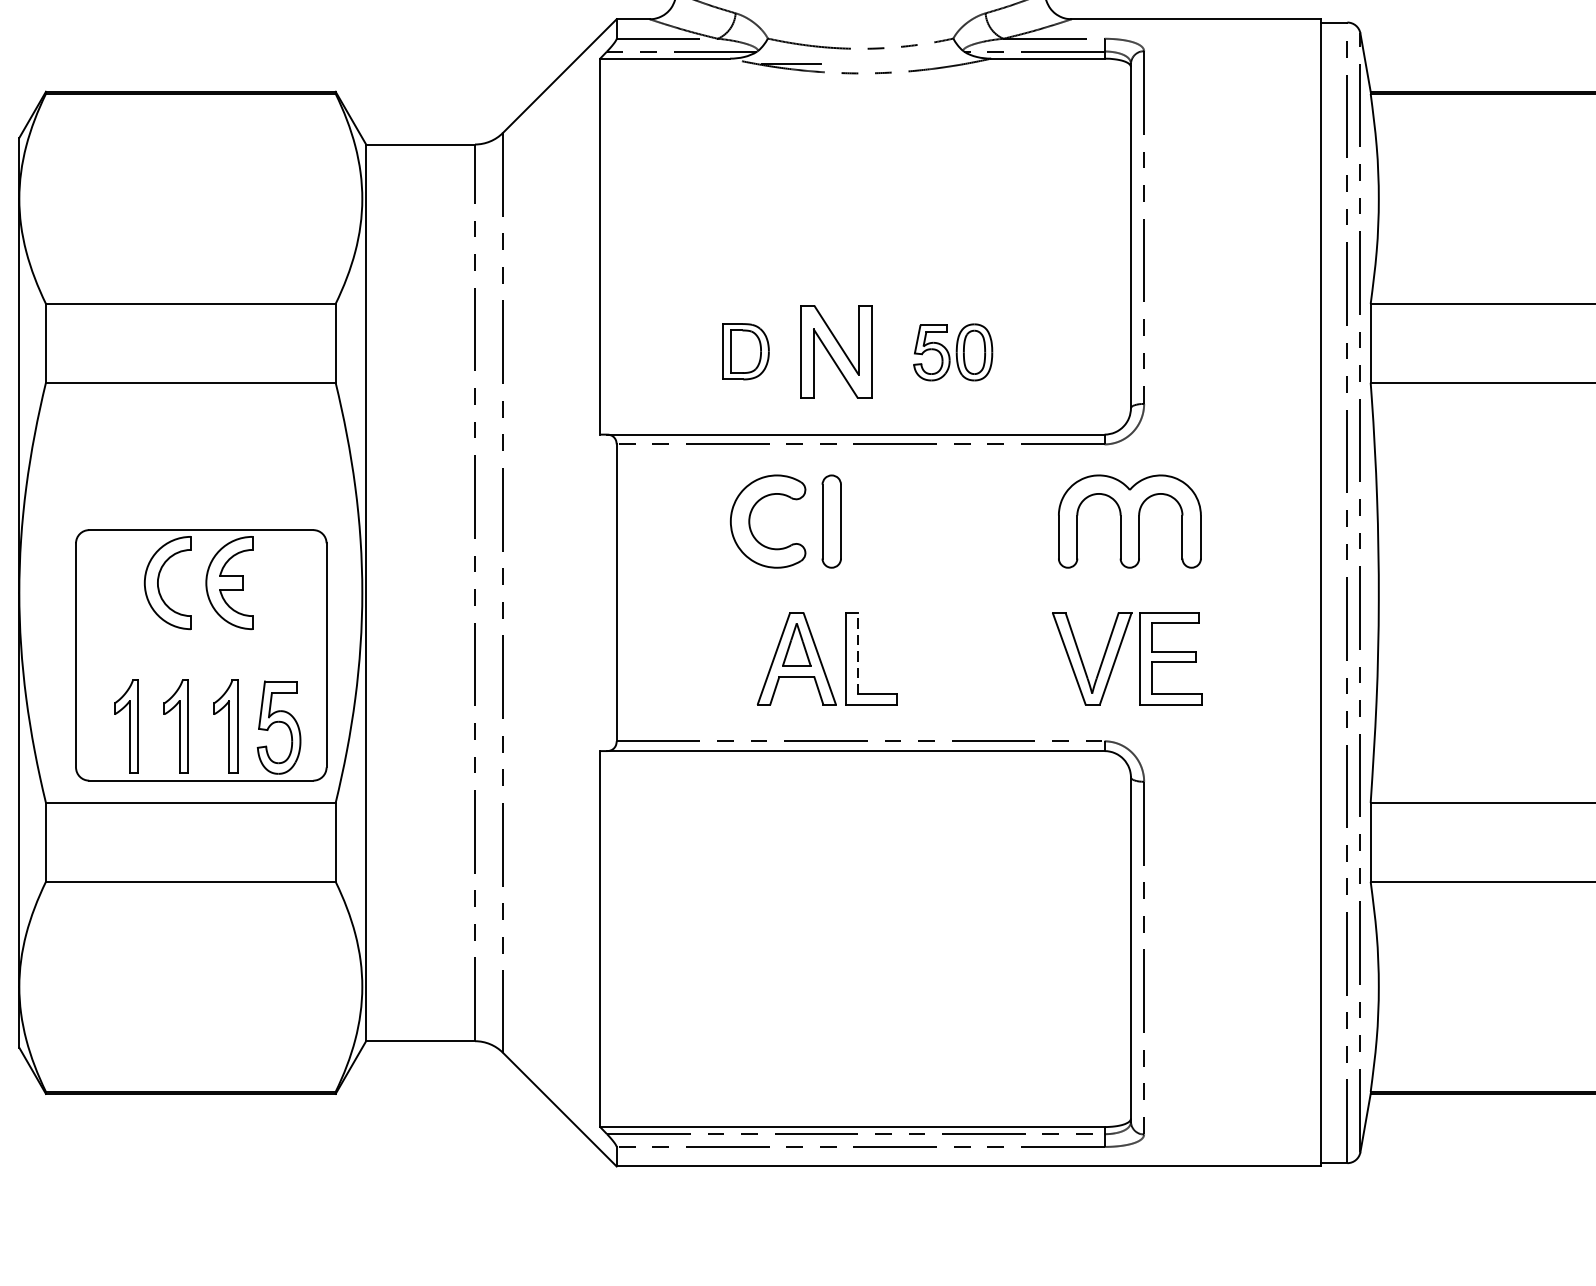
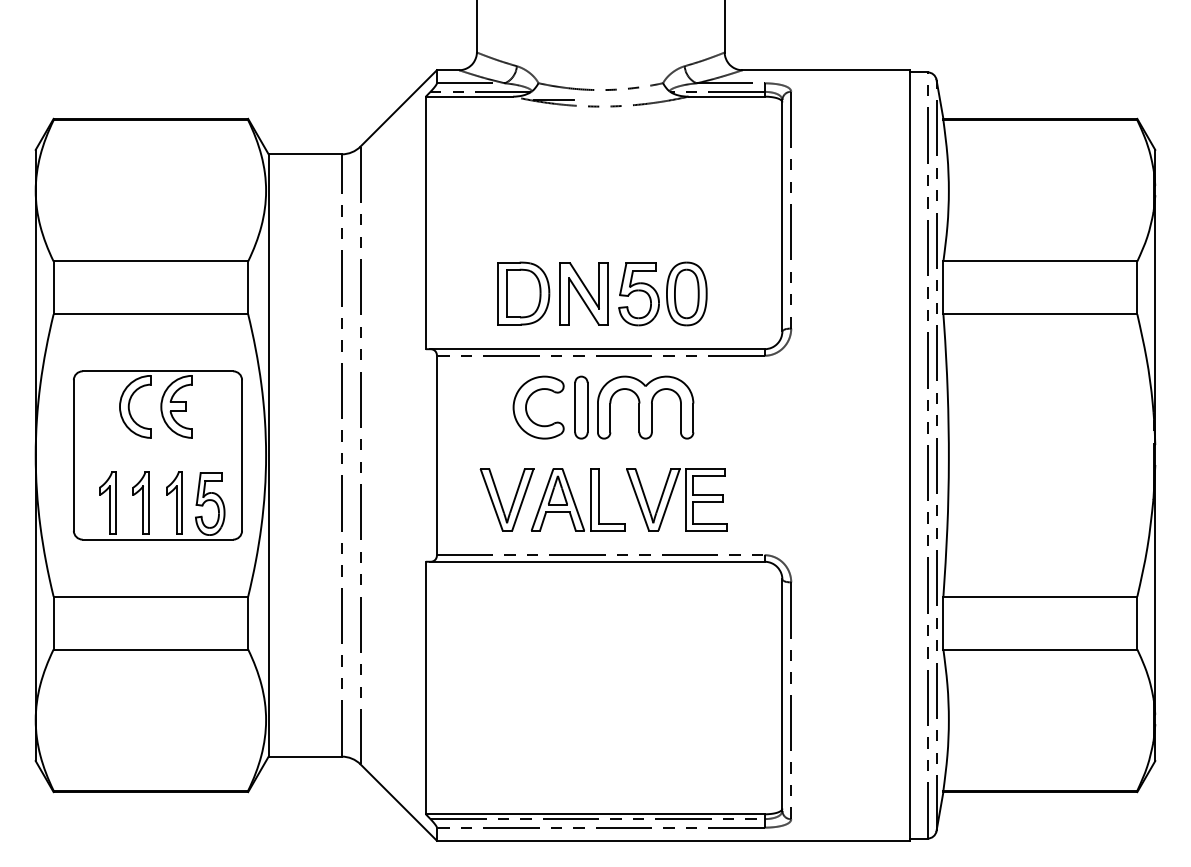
part: (745, 351) -> (523, 293), size x1.67
part: (952, 351) -> (662, 293), size x1.67
part: (1129, 521) -> (645, 407), moved
line: (857, 652) -> (598, 495), dashed -> solid
part: (200, 655) -> (157, 455), moved
part: (720, 658) -> (506, 499), added
part: (1126, 658) -> (676, 499), moved

